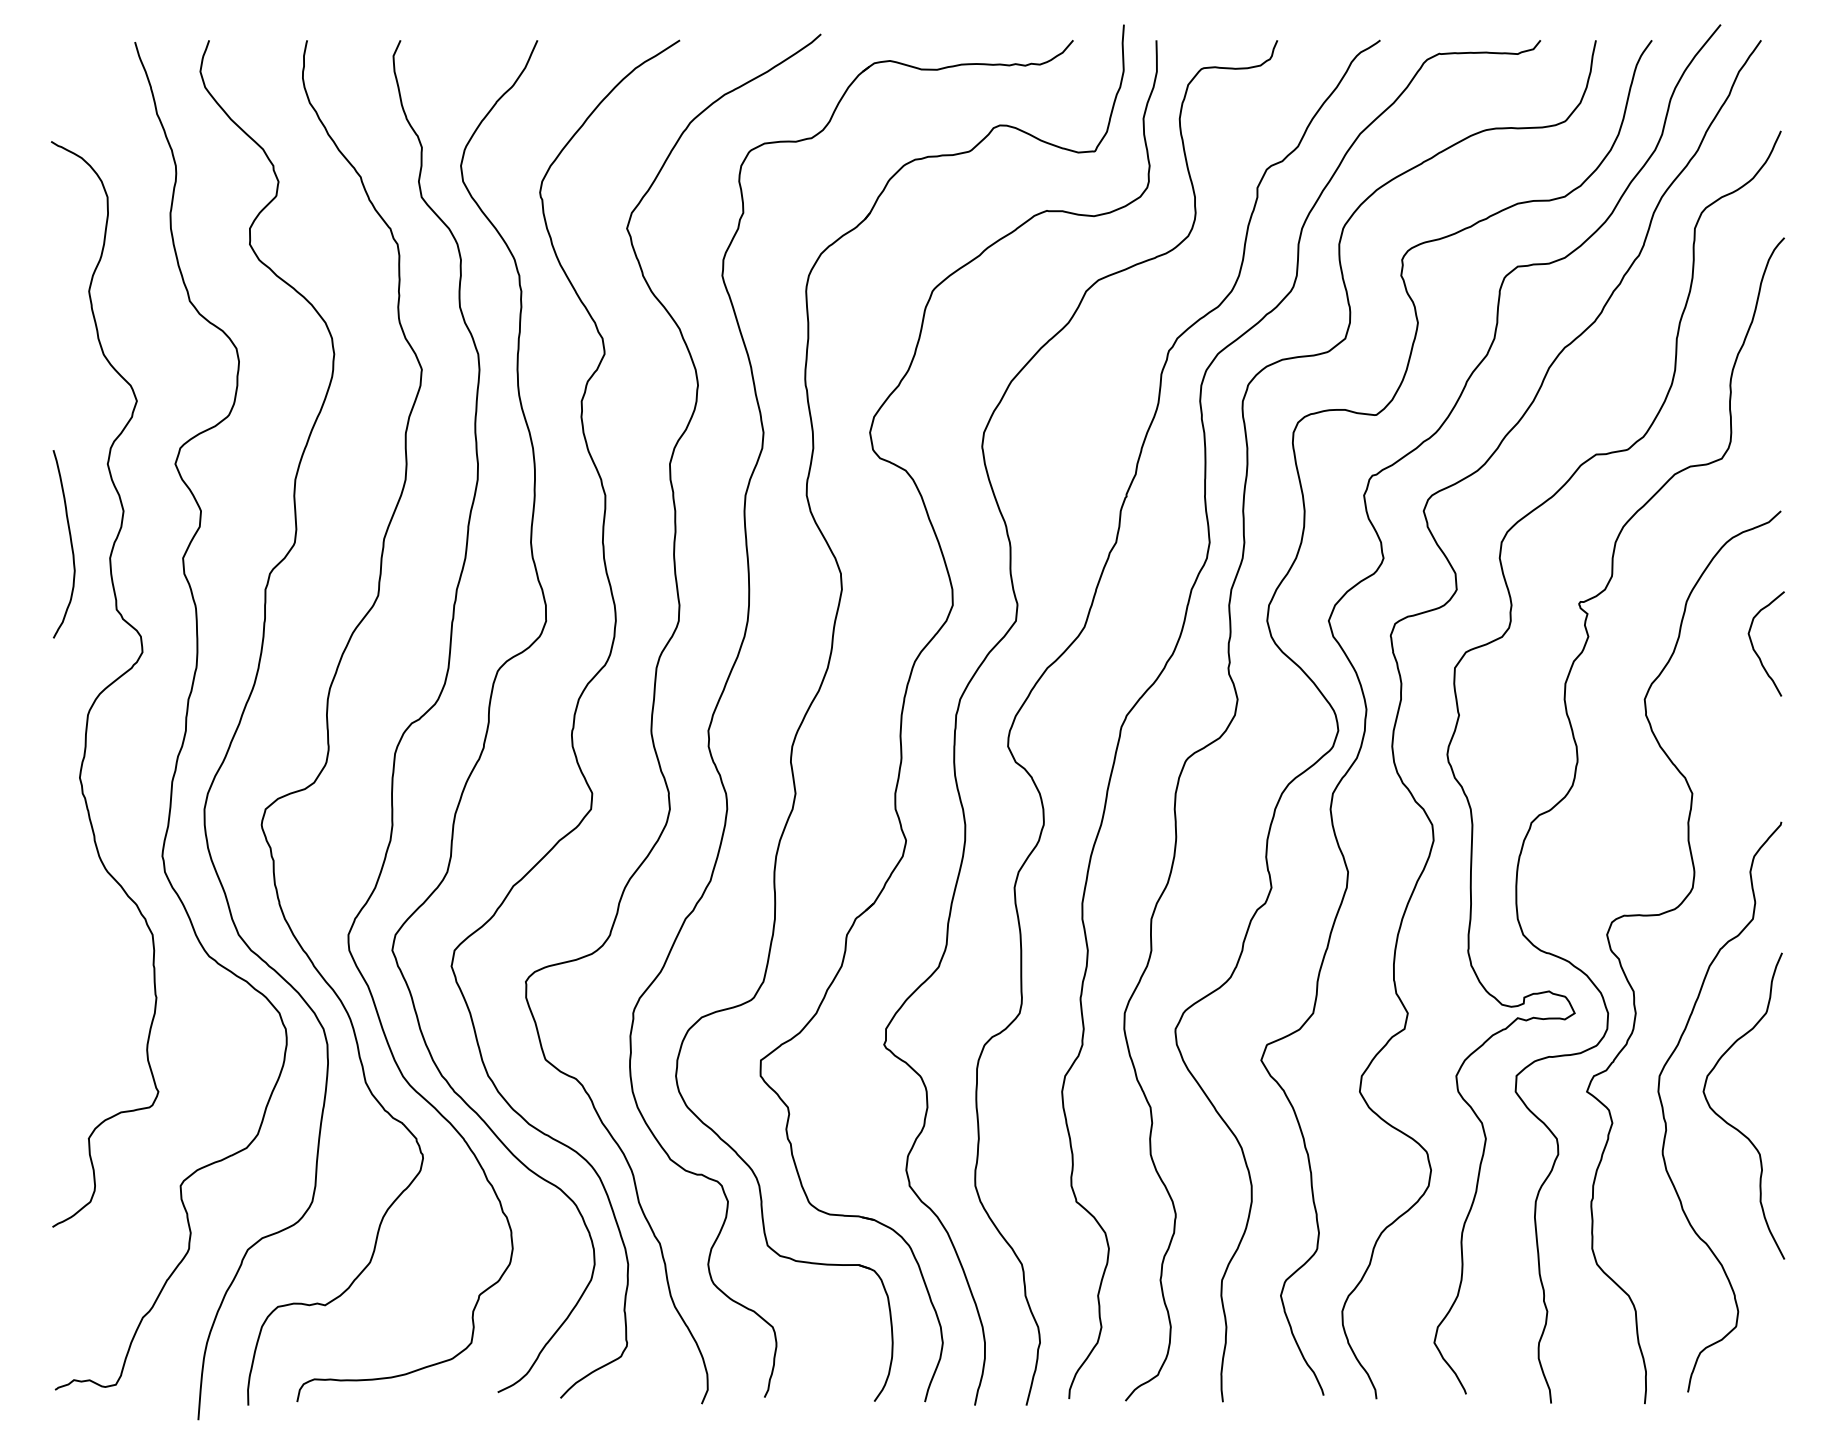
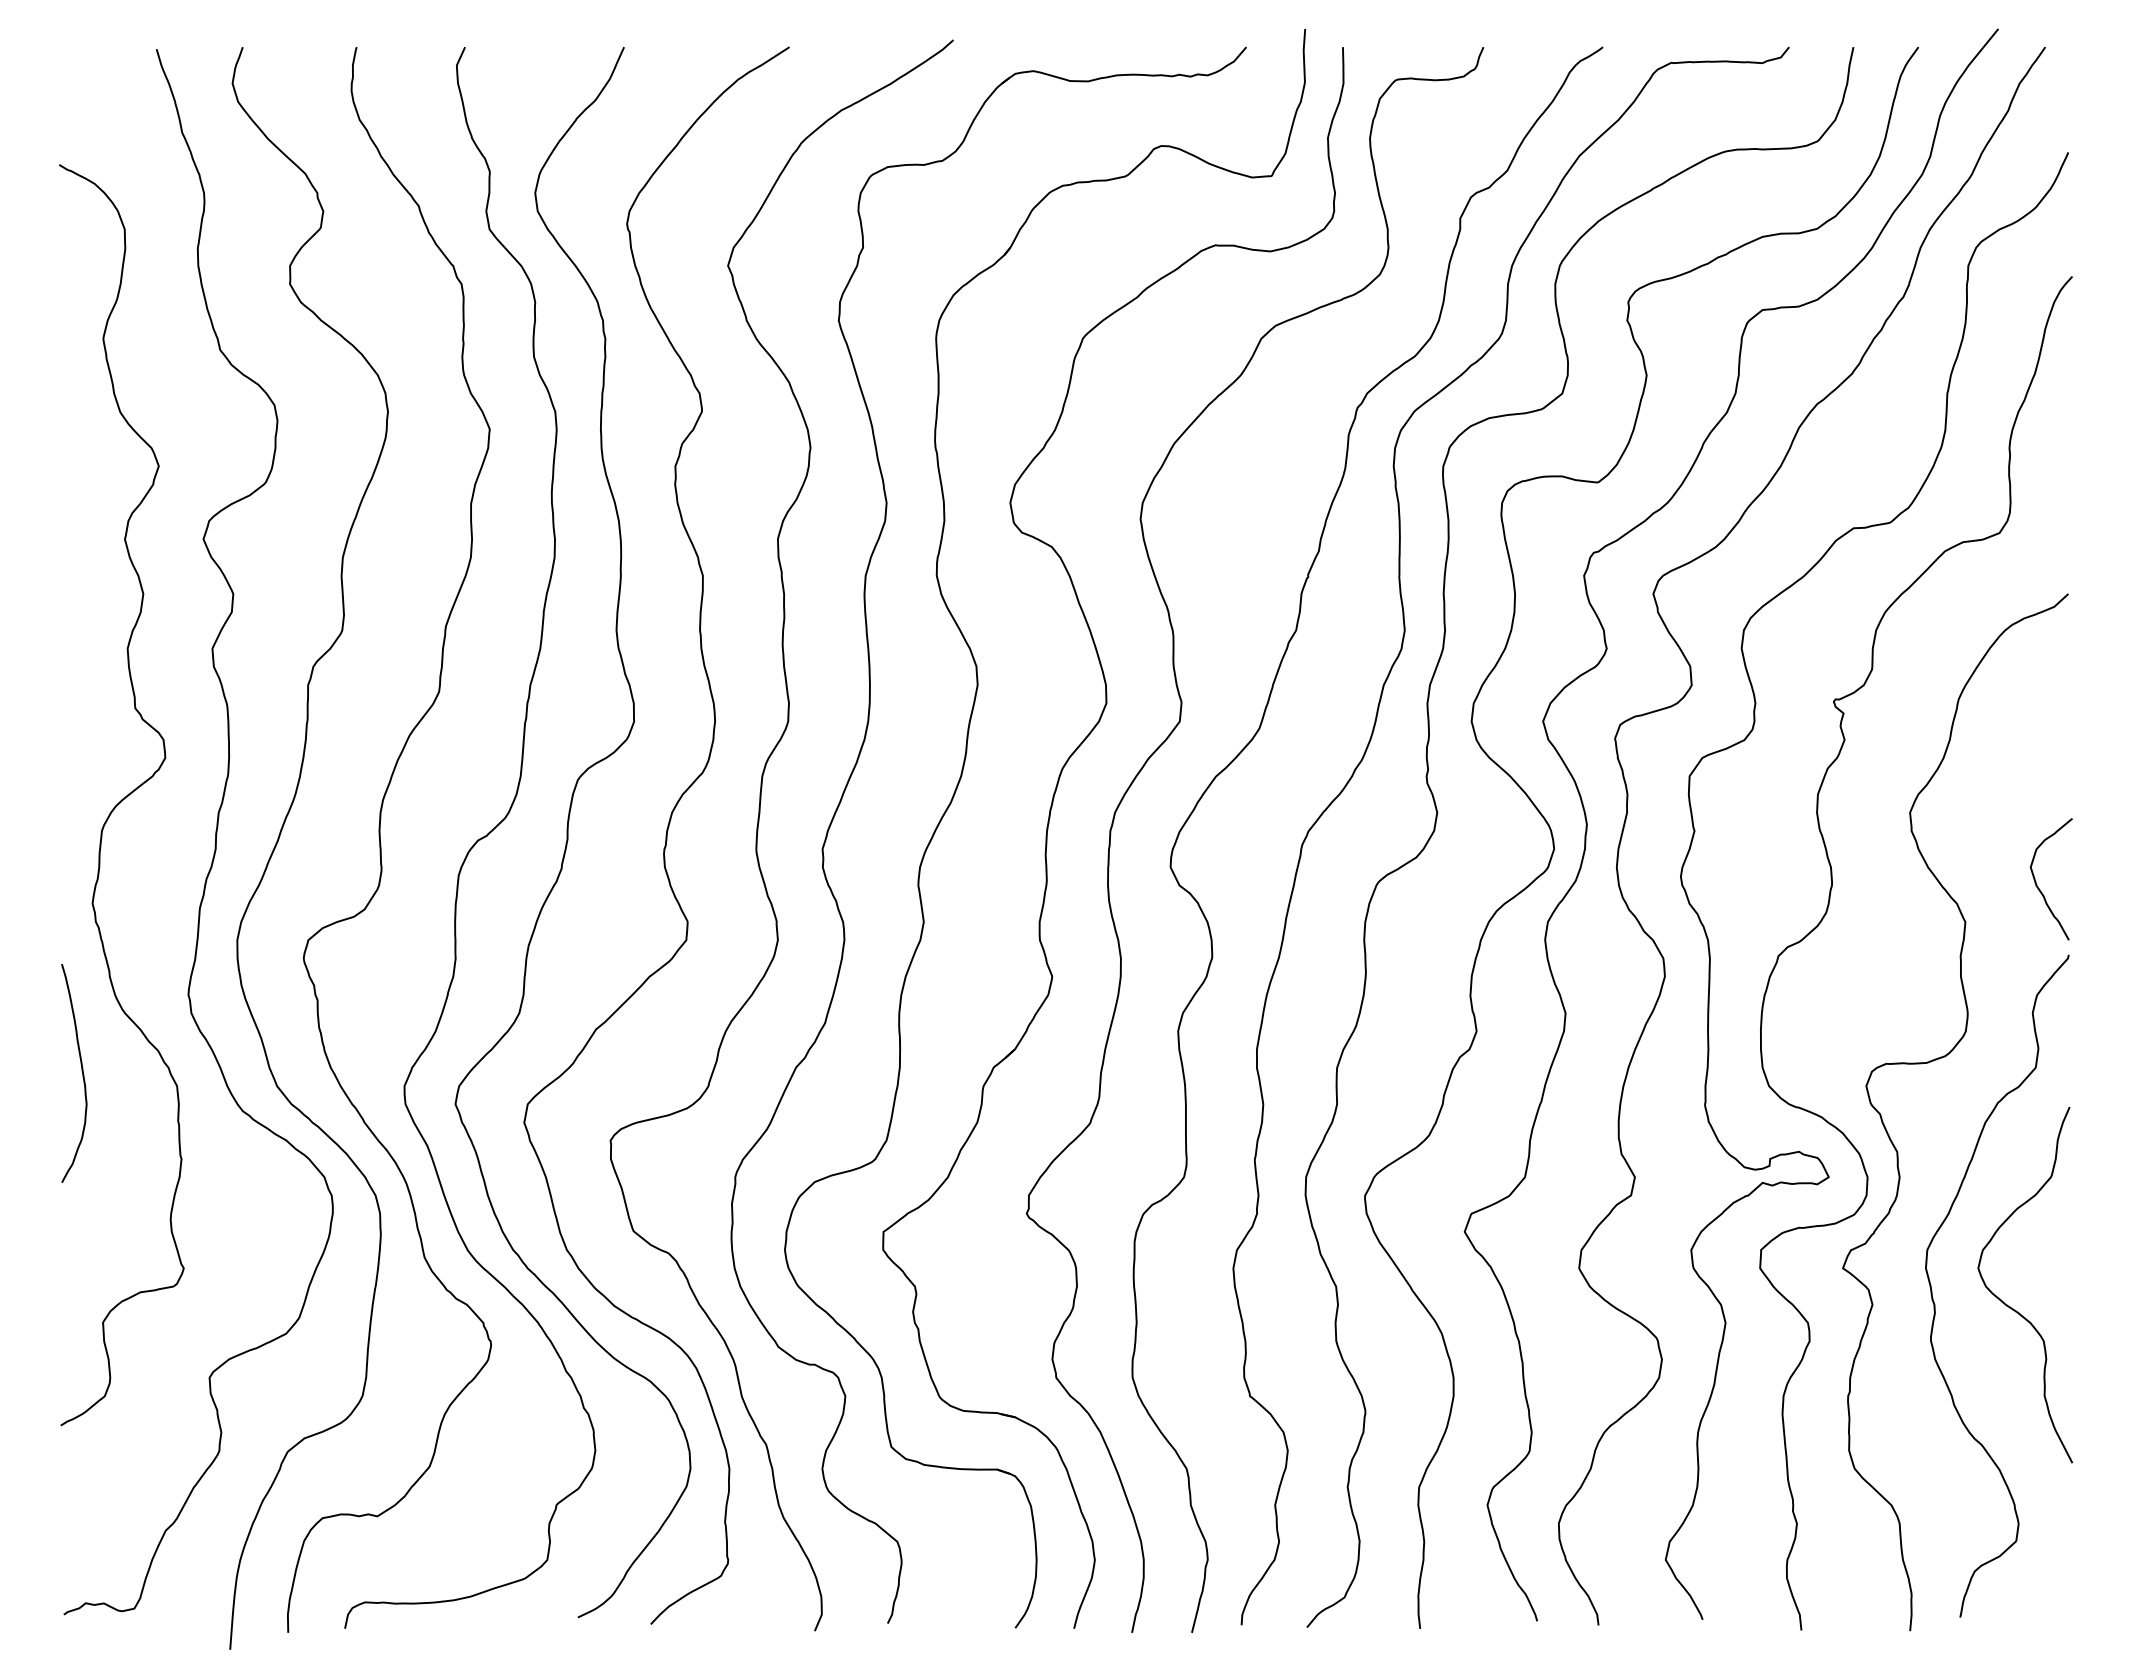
curve: (70, 542) -> (81, 1071), moved
curve: (1755, 650) -> (2038, 886), moved

